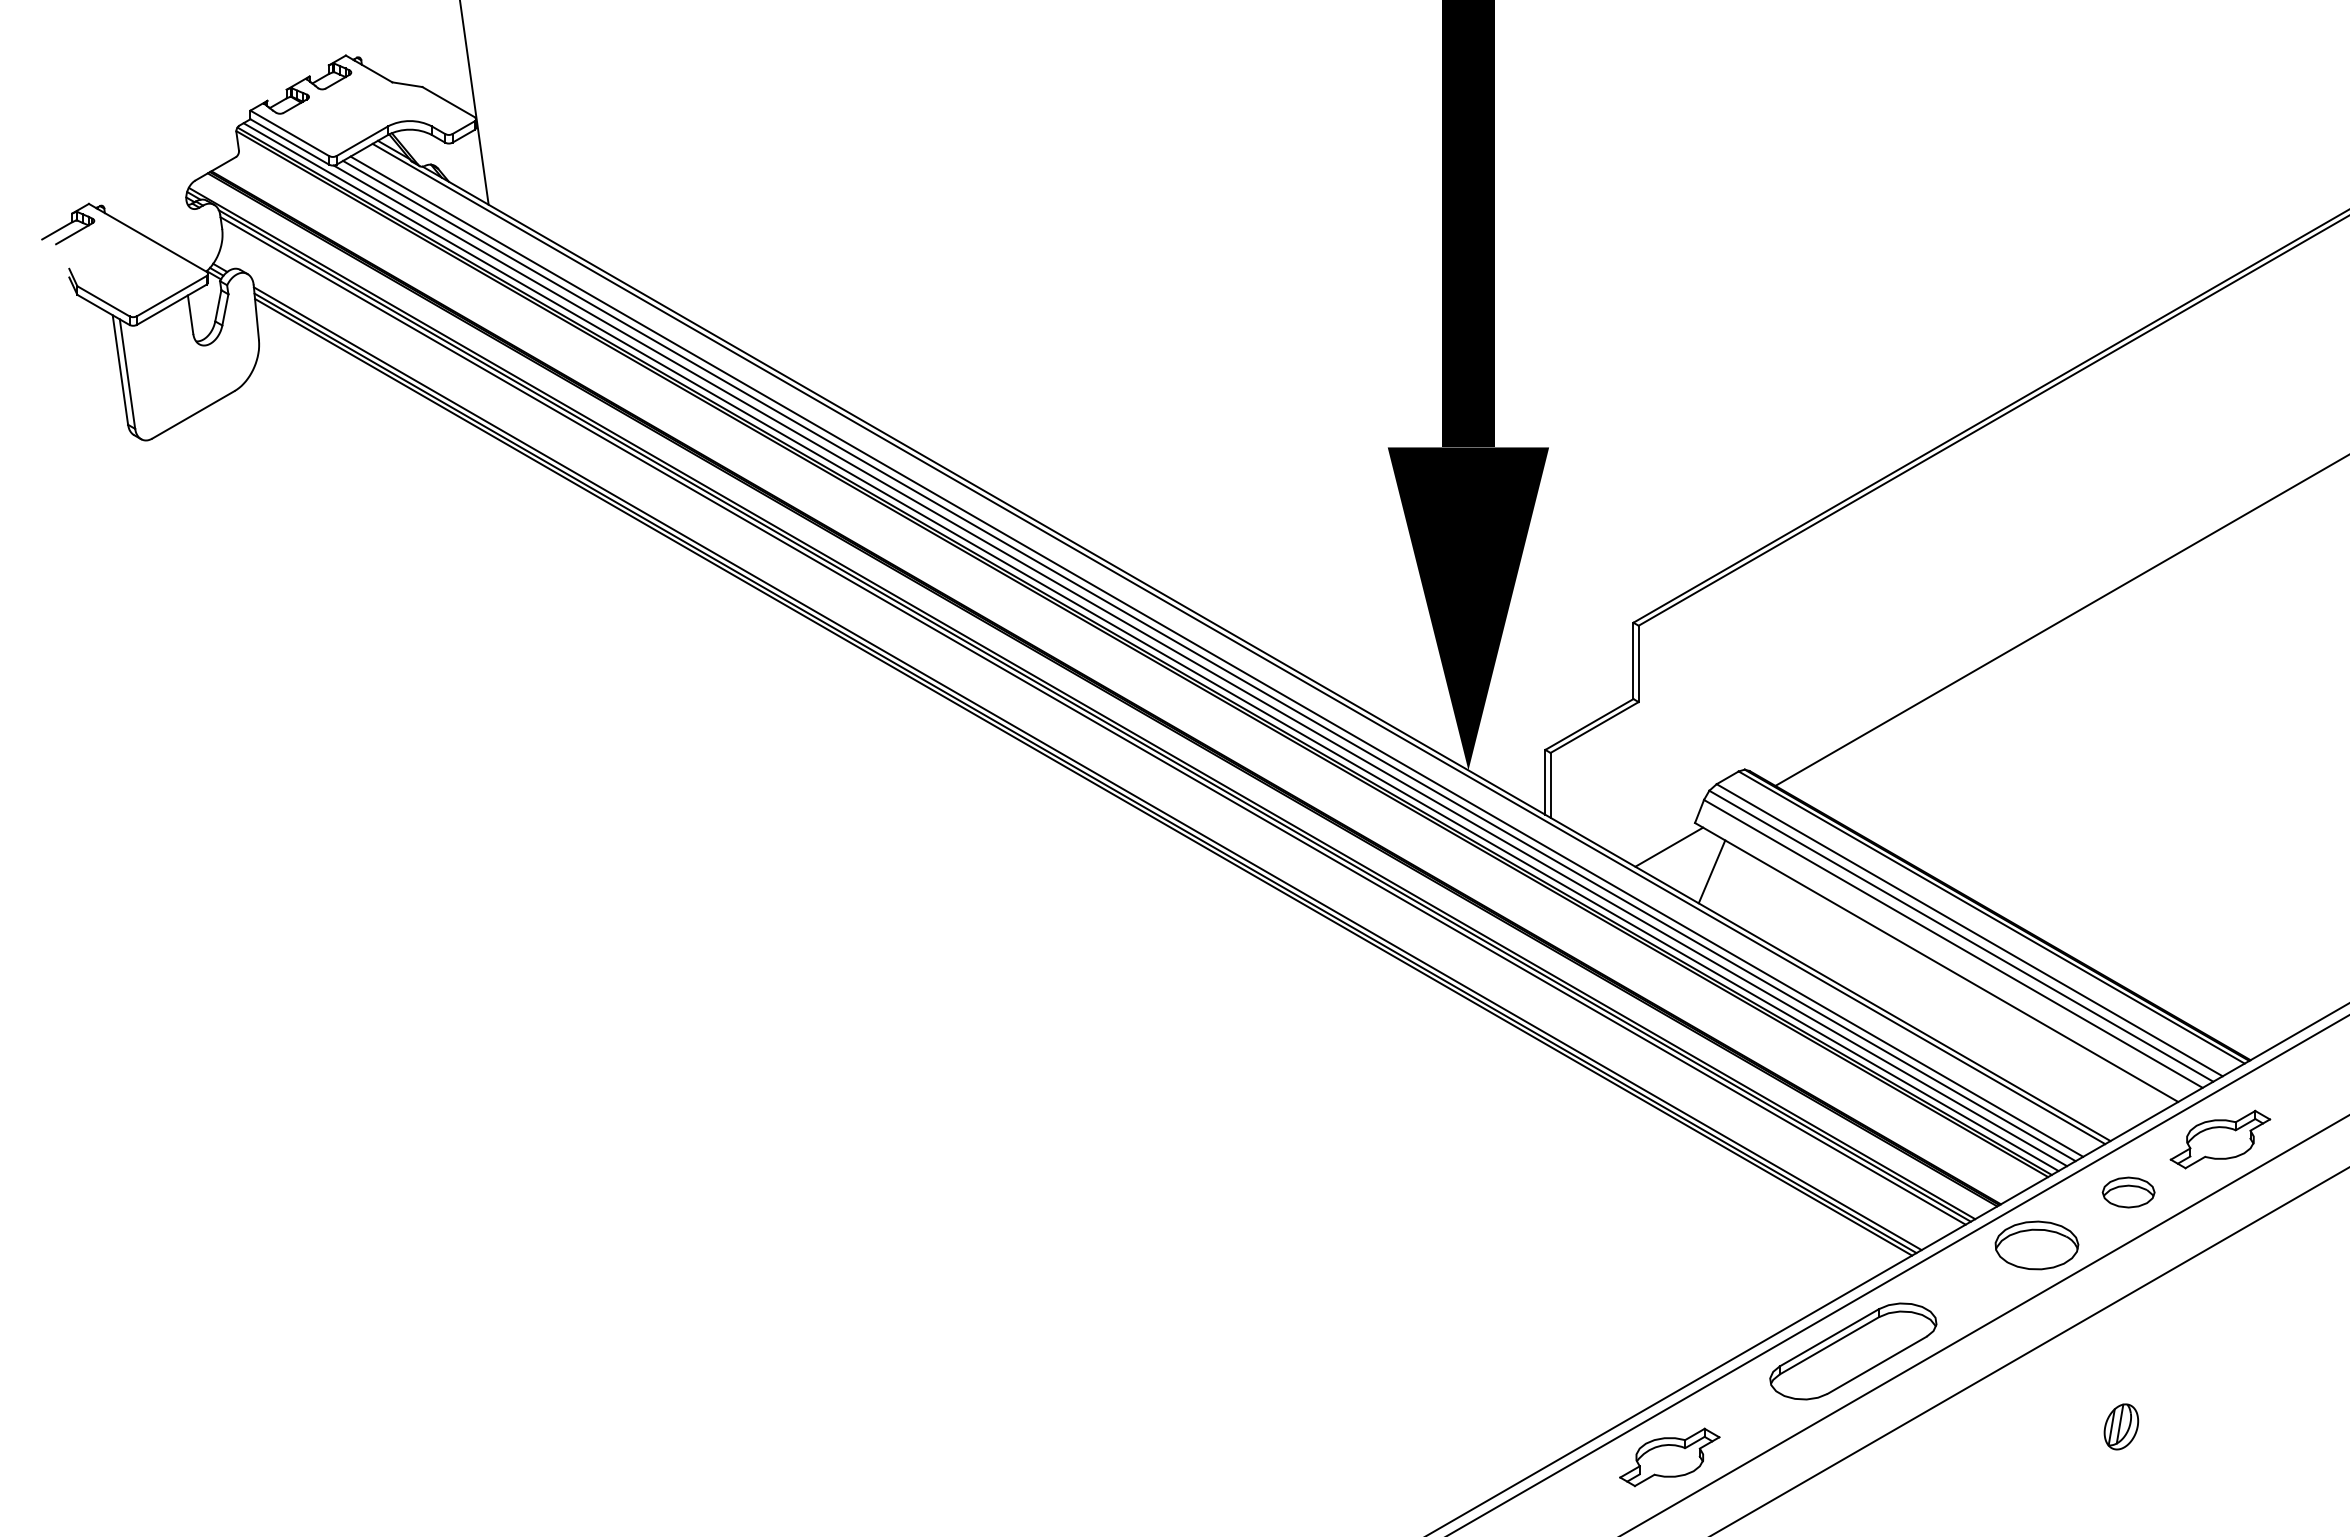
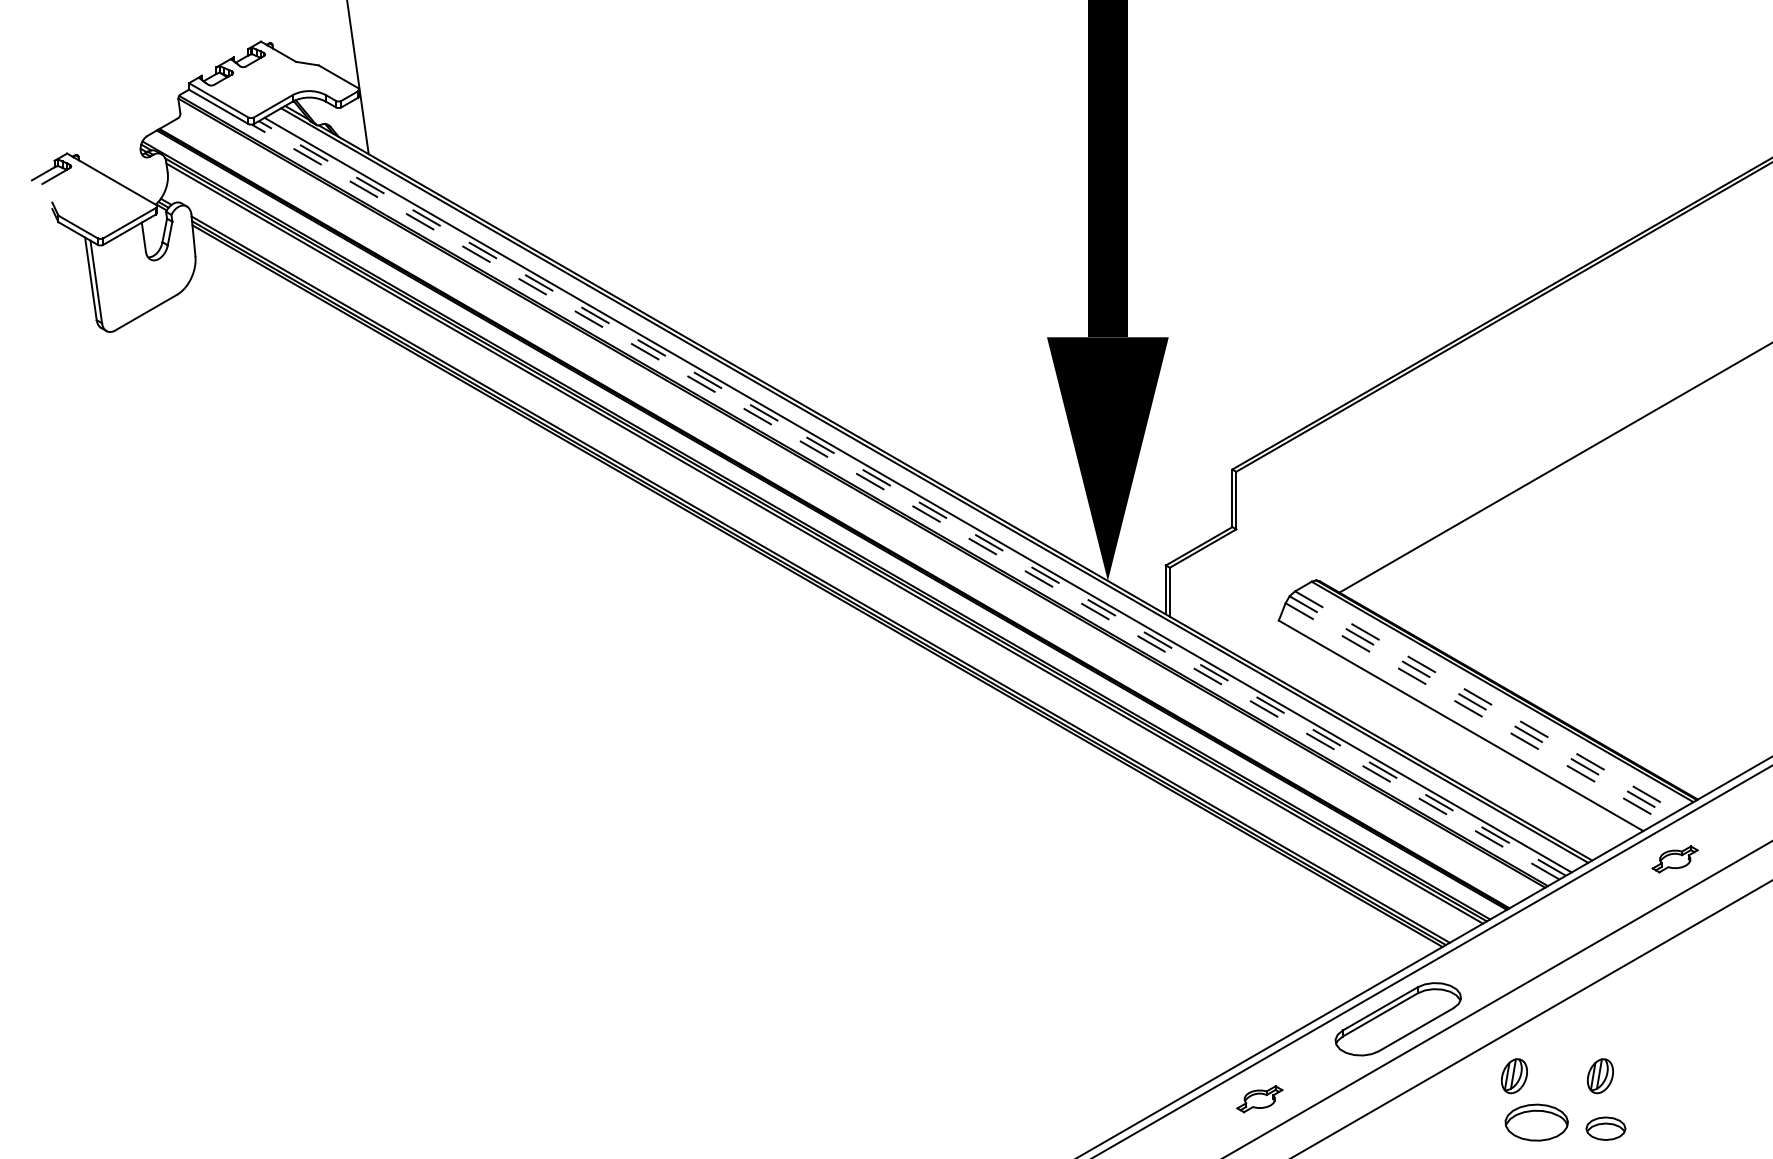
line: (1150, 647) -> (868, 488), removed
line: (1208, 660) -> (911, 498), solid -> dashed
line: (1200, 665) -> (905, 501), solid -> dashed
line: (1669, 846) -> (1259, 638), removed
line: (1711, 871) -> (1291, 657), removed
line: (1970, 930) -> (1486, 701), solid -> dashed
line: (1961, 936) -> (1479, 706), solid -> dashed
line: (1953, 943) -> (1473, 711), solid -> dashed
part: (2220, 1139) -> (1675, 859), size x0.6
part: (2128, 1192) -> (1605, 1128), moved
part: (2036, 1245) -> (1536, 1122), moved
part: (2007, 1426) -> (1514, 1075), added
part: (1669, 1457) -> (1259, 1099), size x0.6

